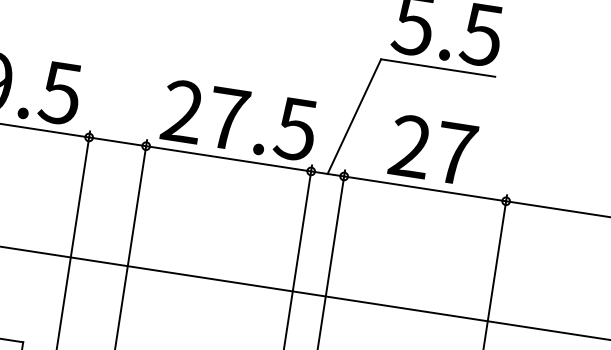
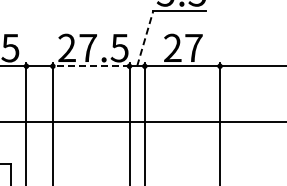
line: (355, 114) -> (145, 37), solid -> dashed
line: (227, 159) -> (90, 66), solid -> dashed

